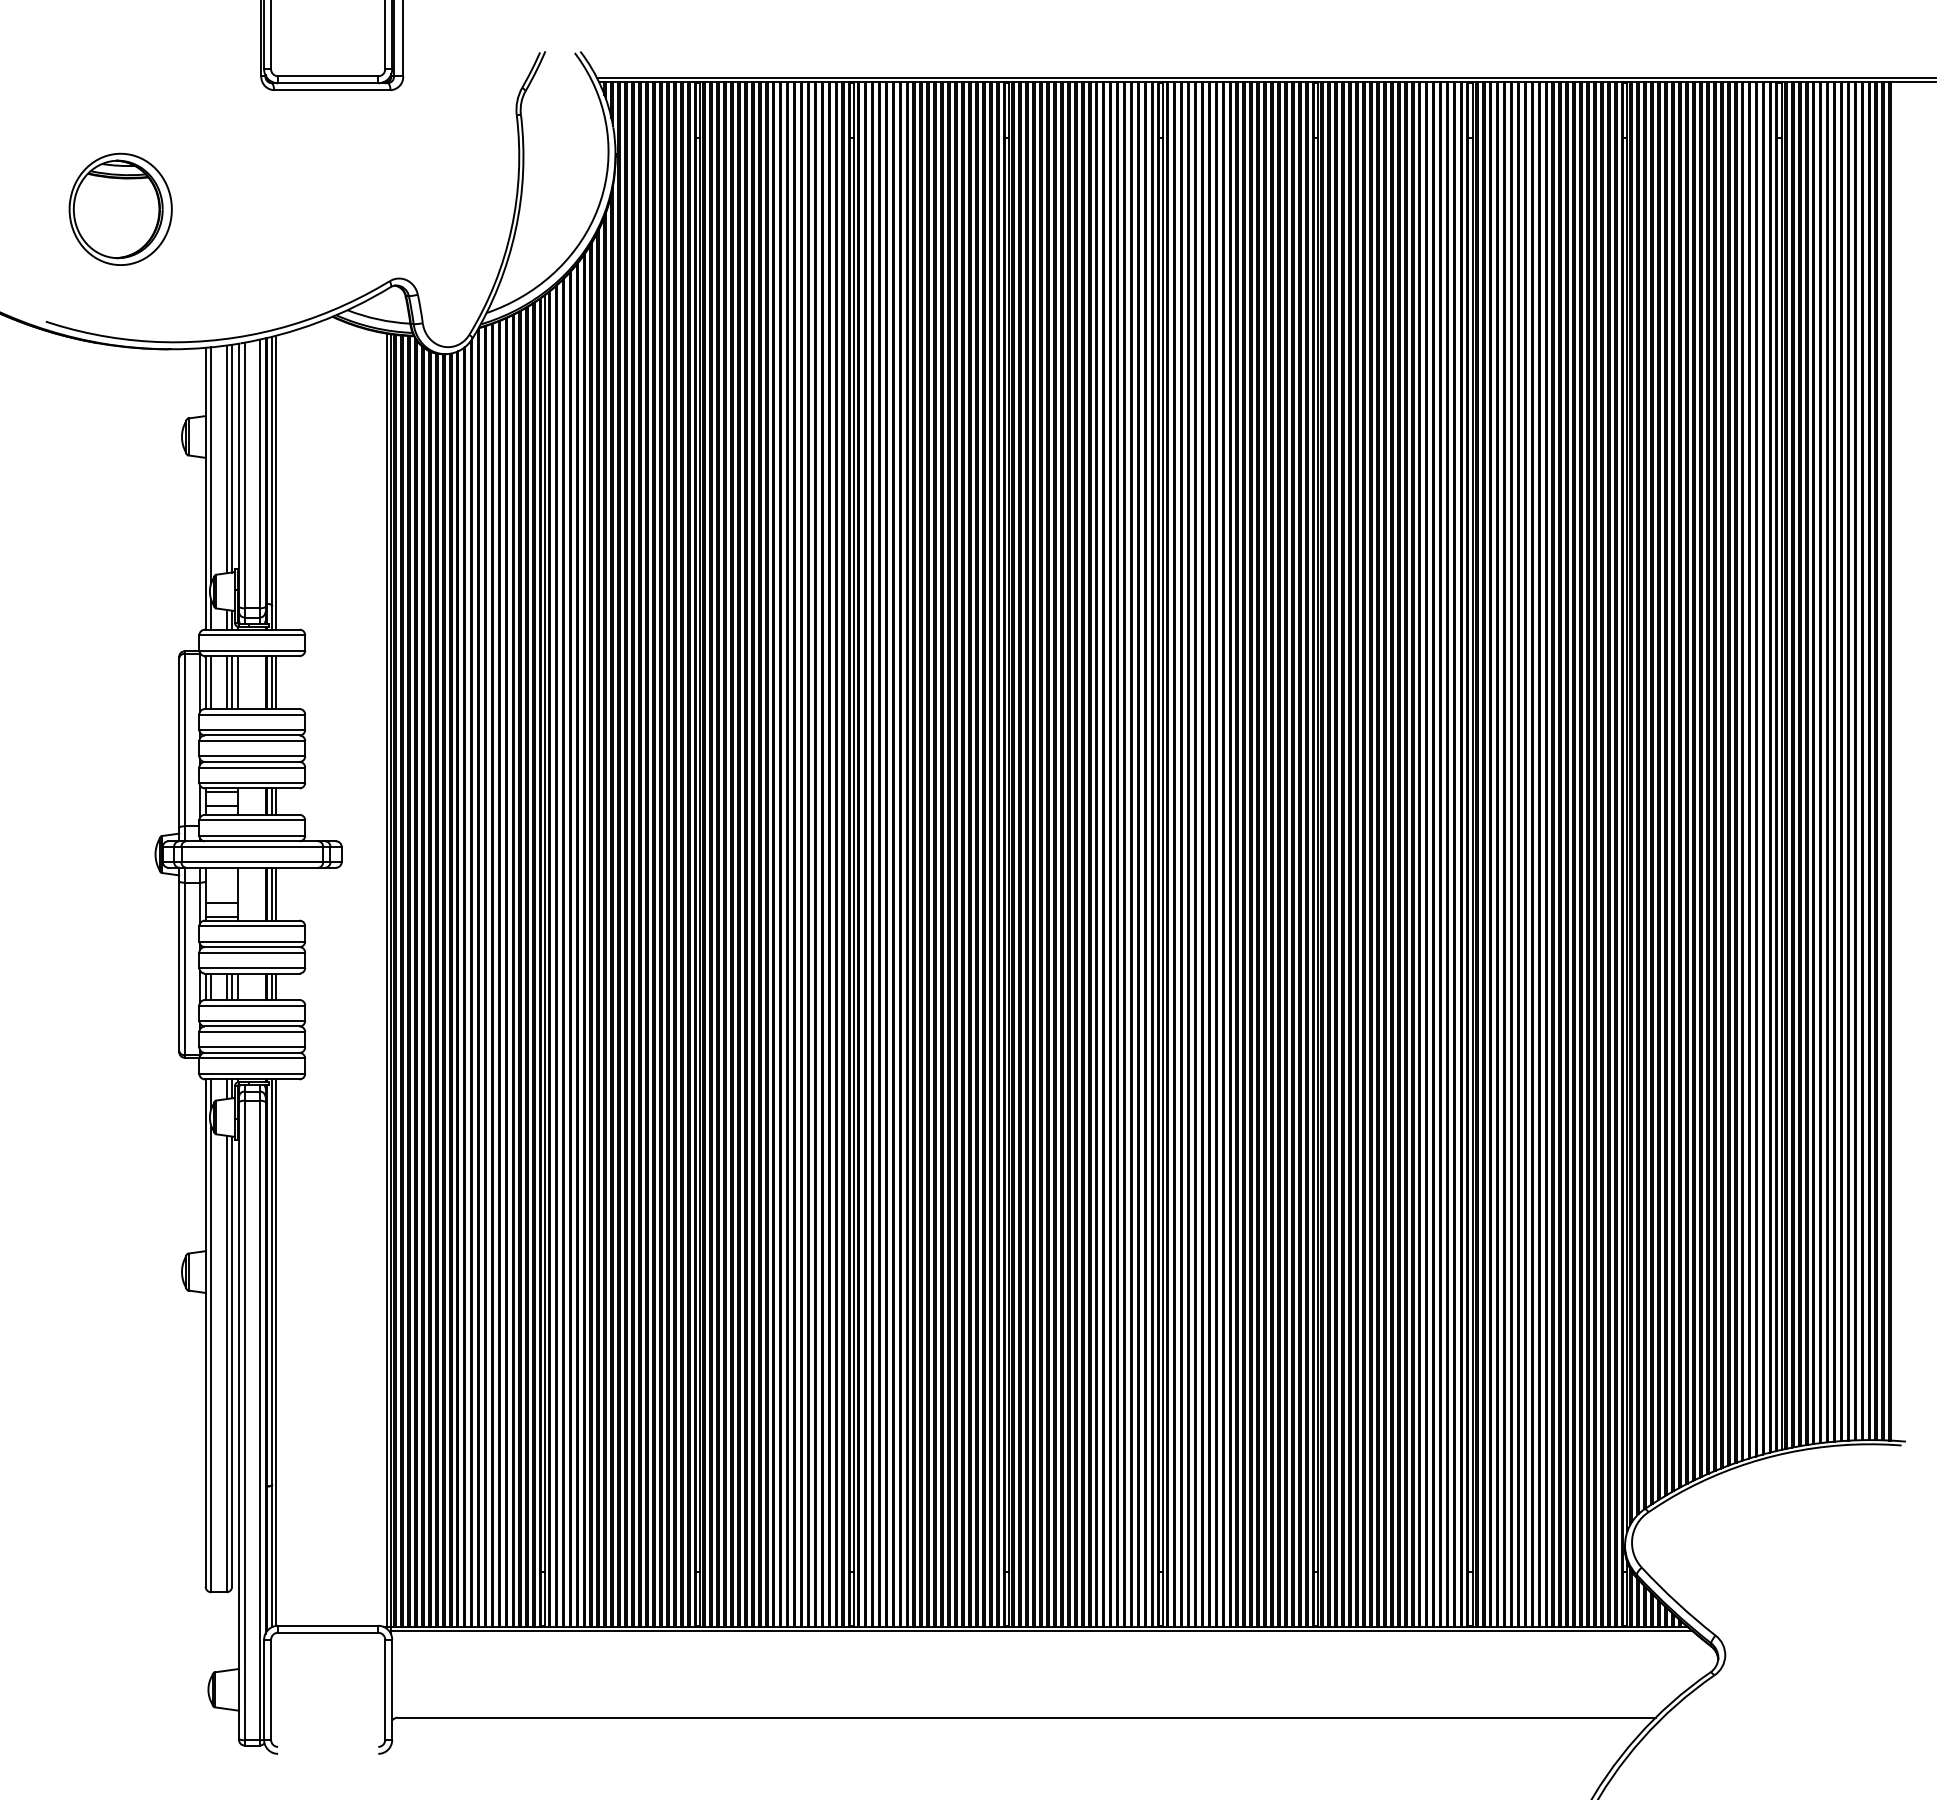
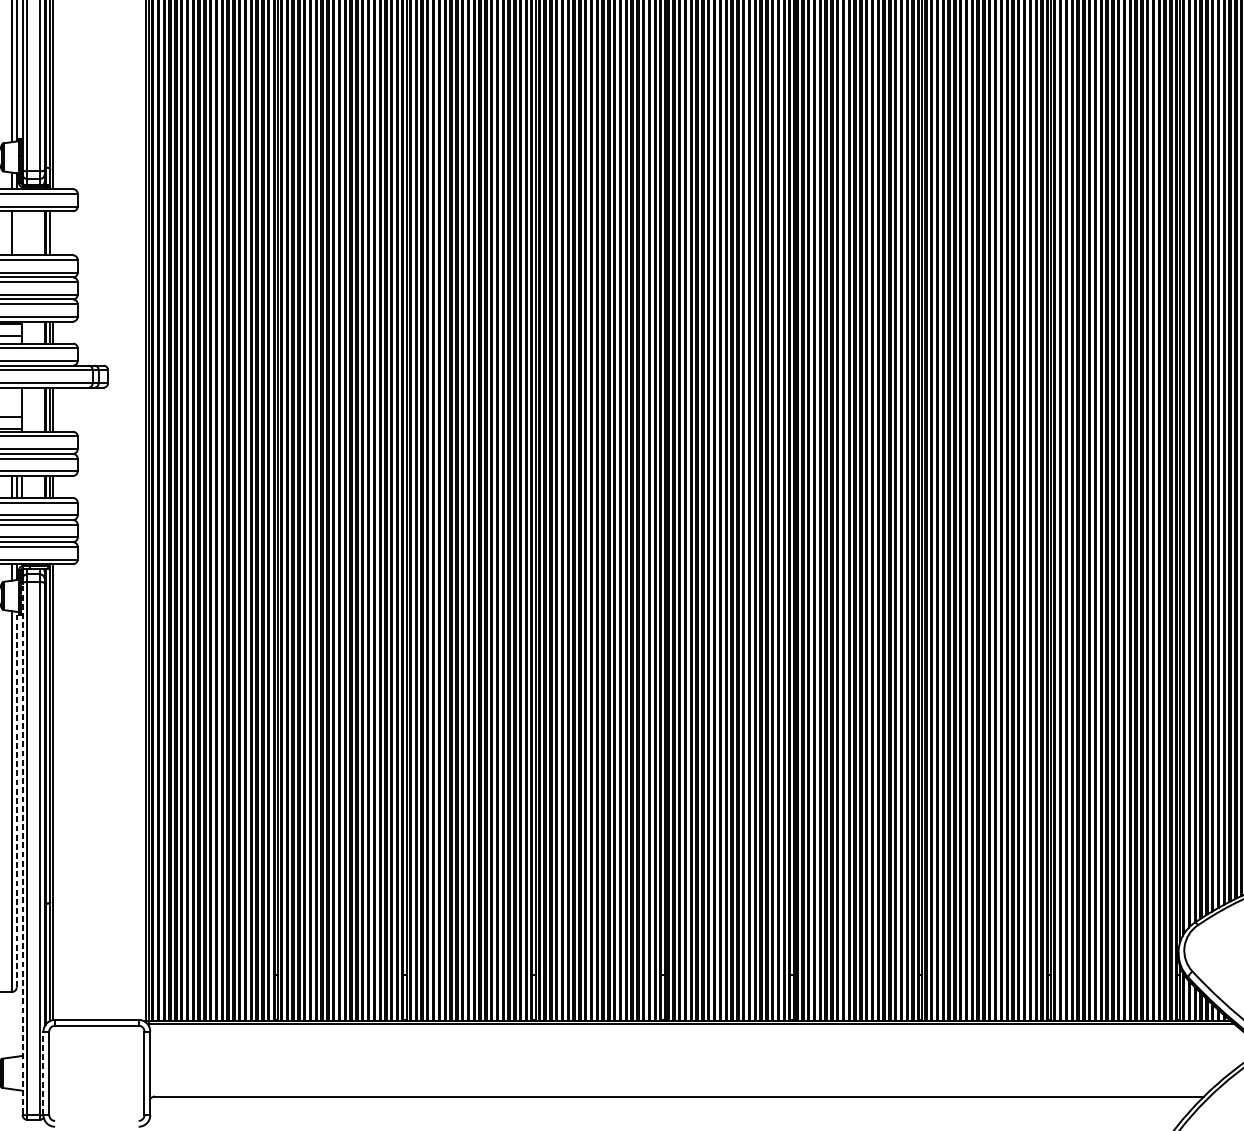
line: (232, 682) -> (17, 233), removed
line: (238, 682) -> (22, 233), removed
line: (275, 682) -> (52, 233), removed
line: (232, 1361) -> (17, 799), solid -> dashed
line: (239, 1420) -> (22, 848), solid -> dashed
line: (264, 1689) -> (43, 1073), solid -> dashed

